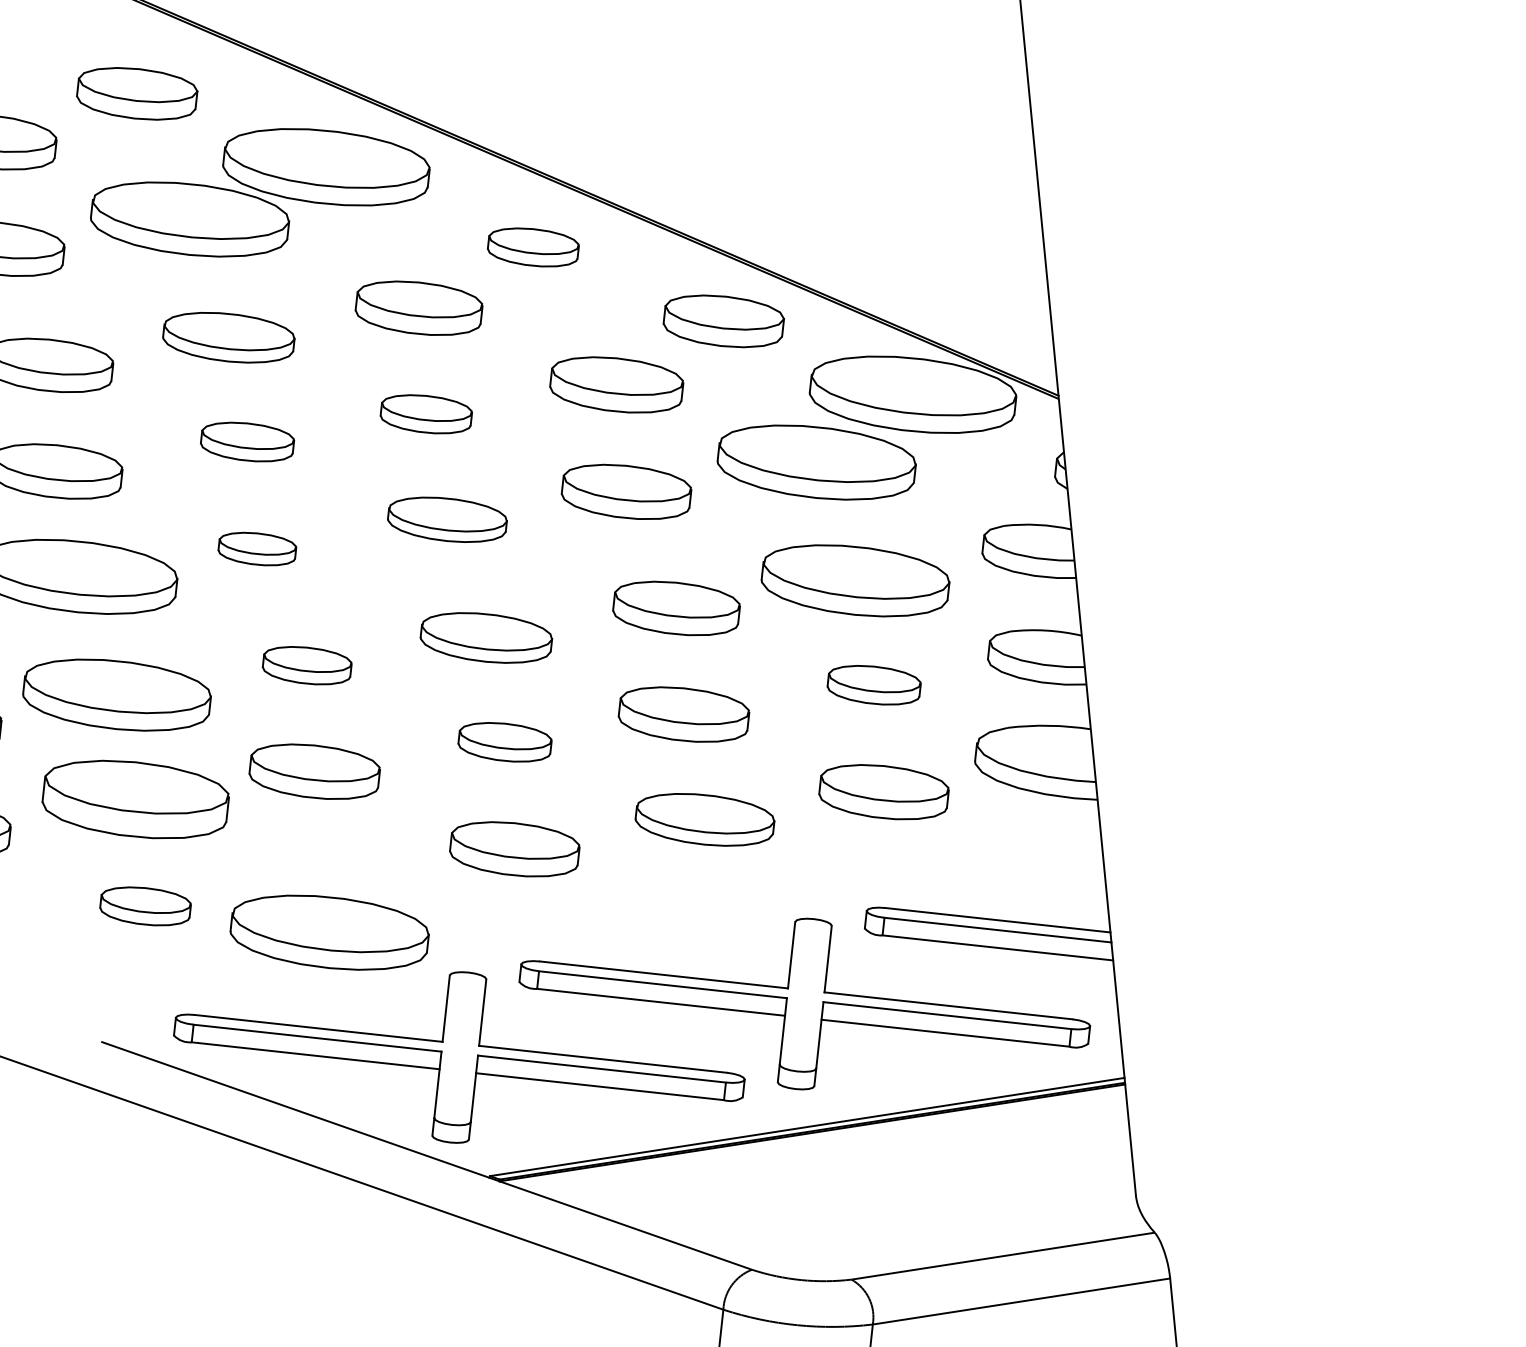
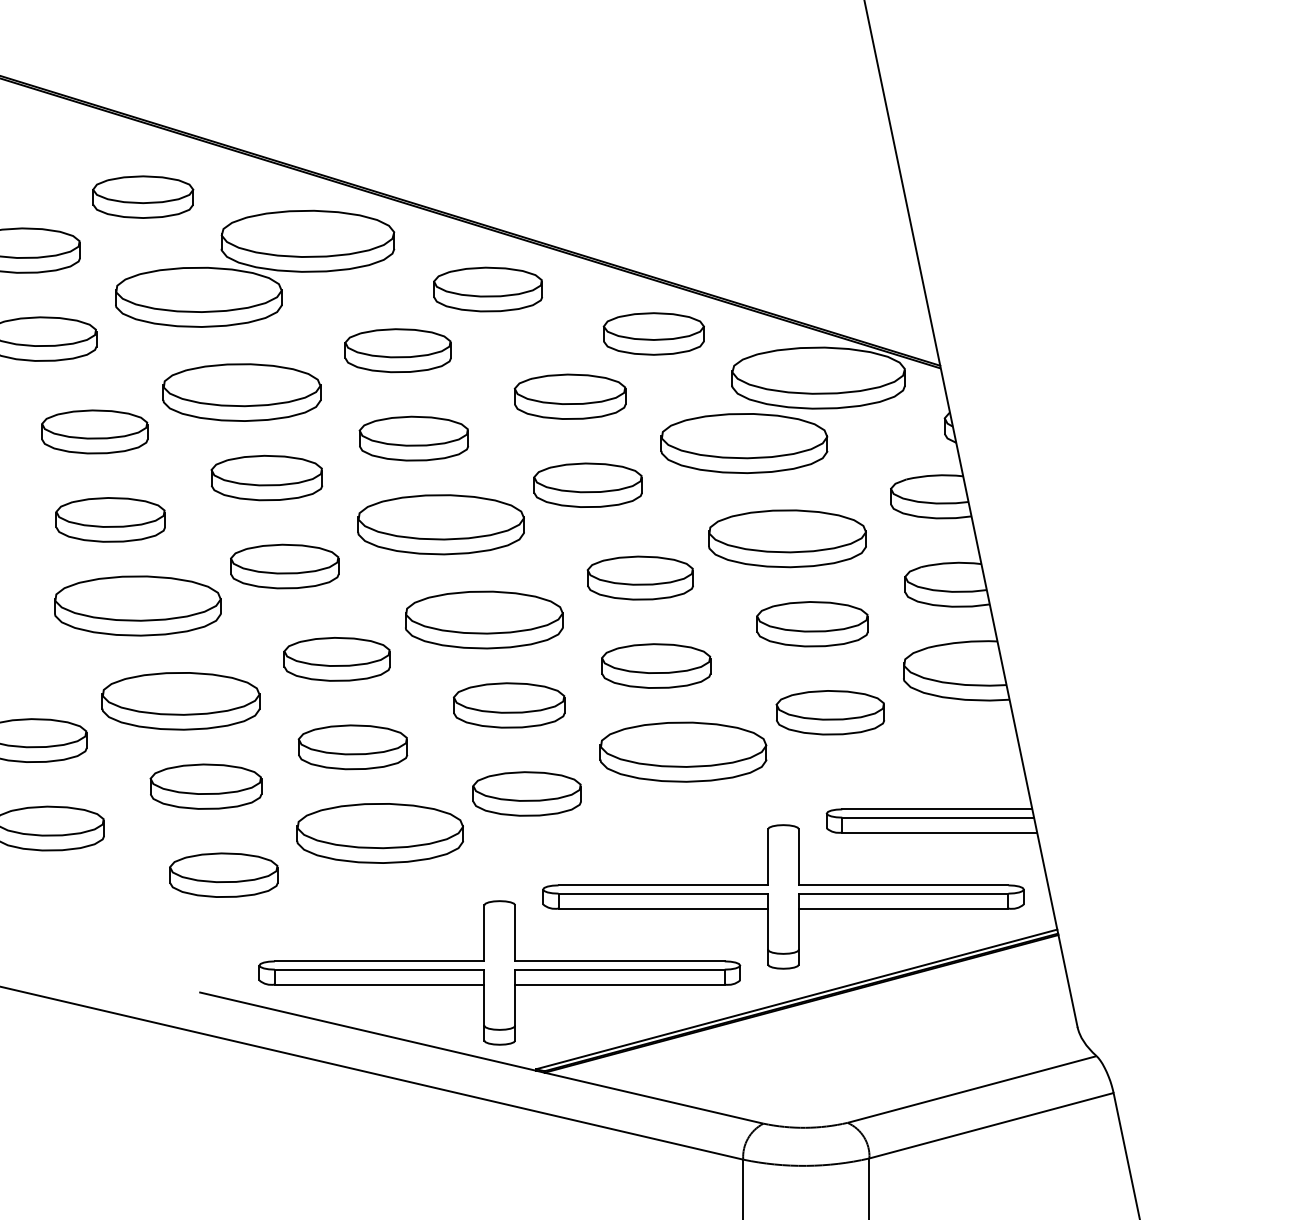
part: (532, 247) -> (487, 289), size x1.43
part: (228, 337) -> (241, 392), size x1.43
part: (425, 414) -> (413, 438), size x1.43
part: (247, 441) -> (266, 477), size x1.43
part: (446, 519) -> (440, 524), size x1.67
part: (256, 548) -> (284, 566), size x1.67
part: (486, 637) -> (484, 619), size x1.43
part: (306, 665) -> (336, 659), size x1.43
part: (874, 685) -> (812, 624), size x1.43
part: (505, 742) -> (509, 705), size x1.43
part: (135, 799) -> (205, 786), size x0.71
part: (705, 819) -> (683, 751), size x1.43
part: (145, 905) -> (223, 874), size x1.43
part: (328, 932) -> (379, 833), moved

